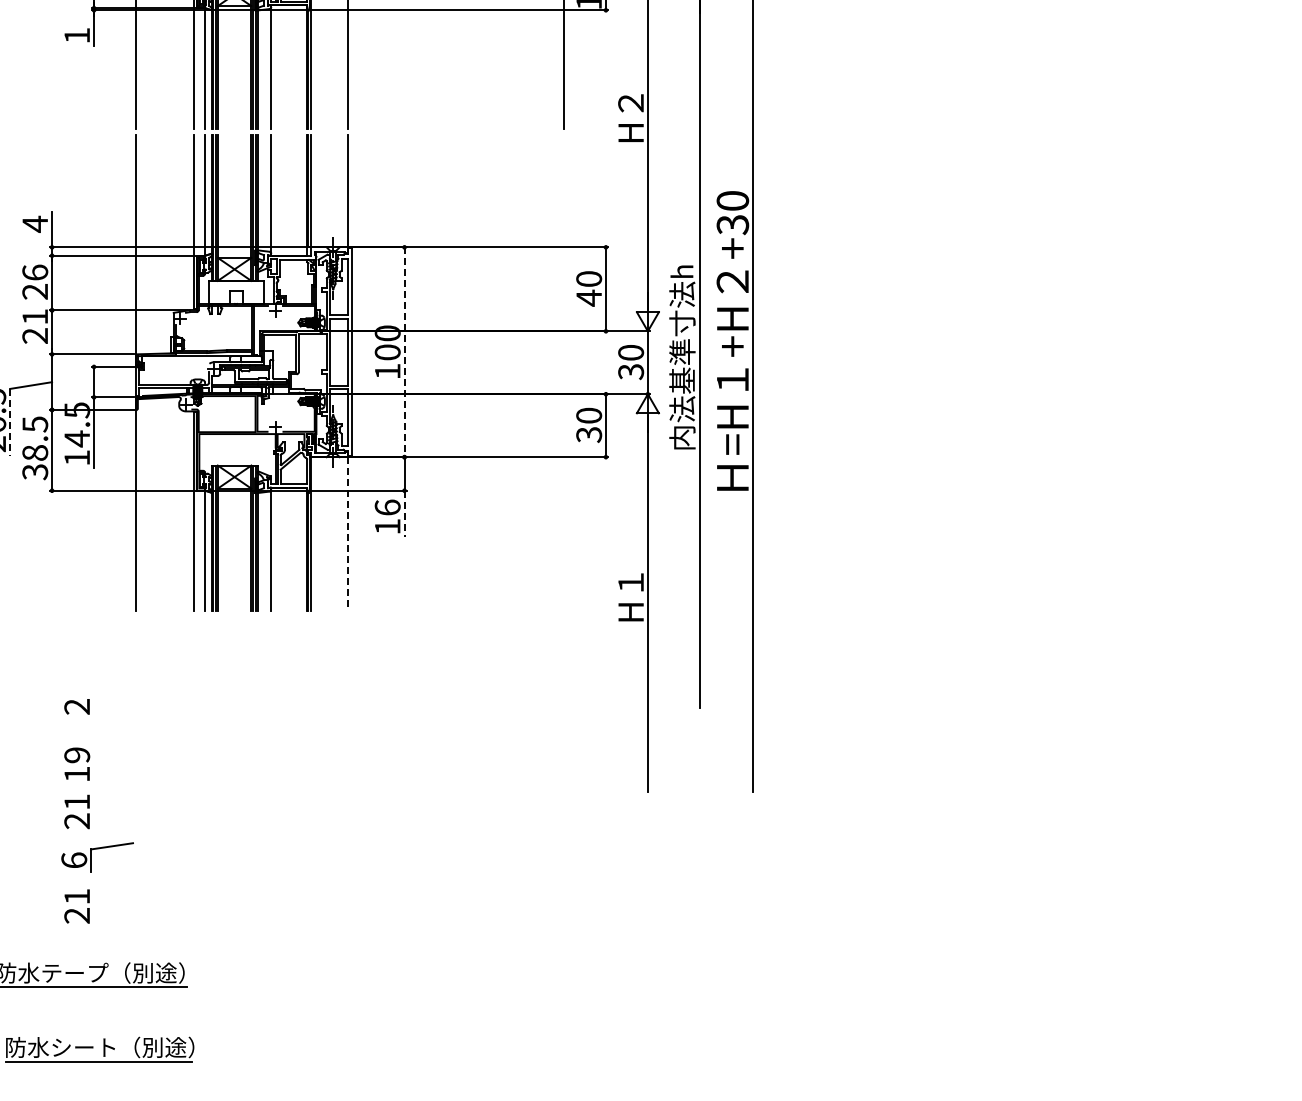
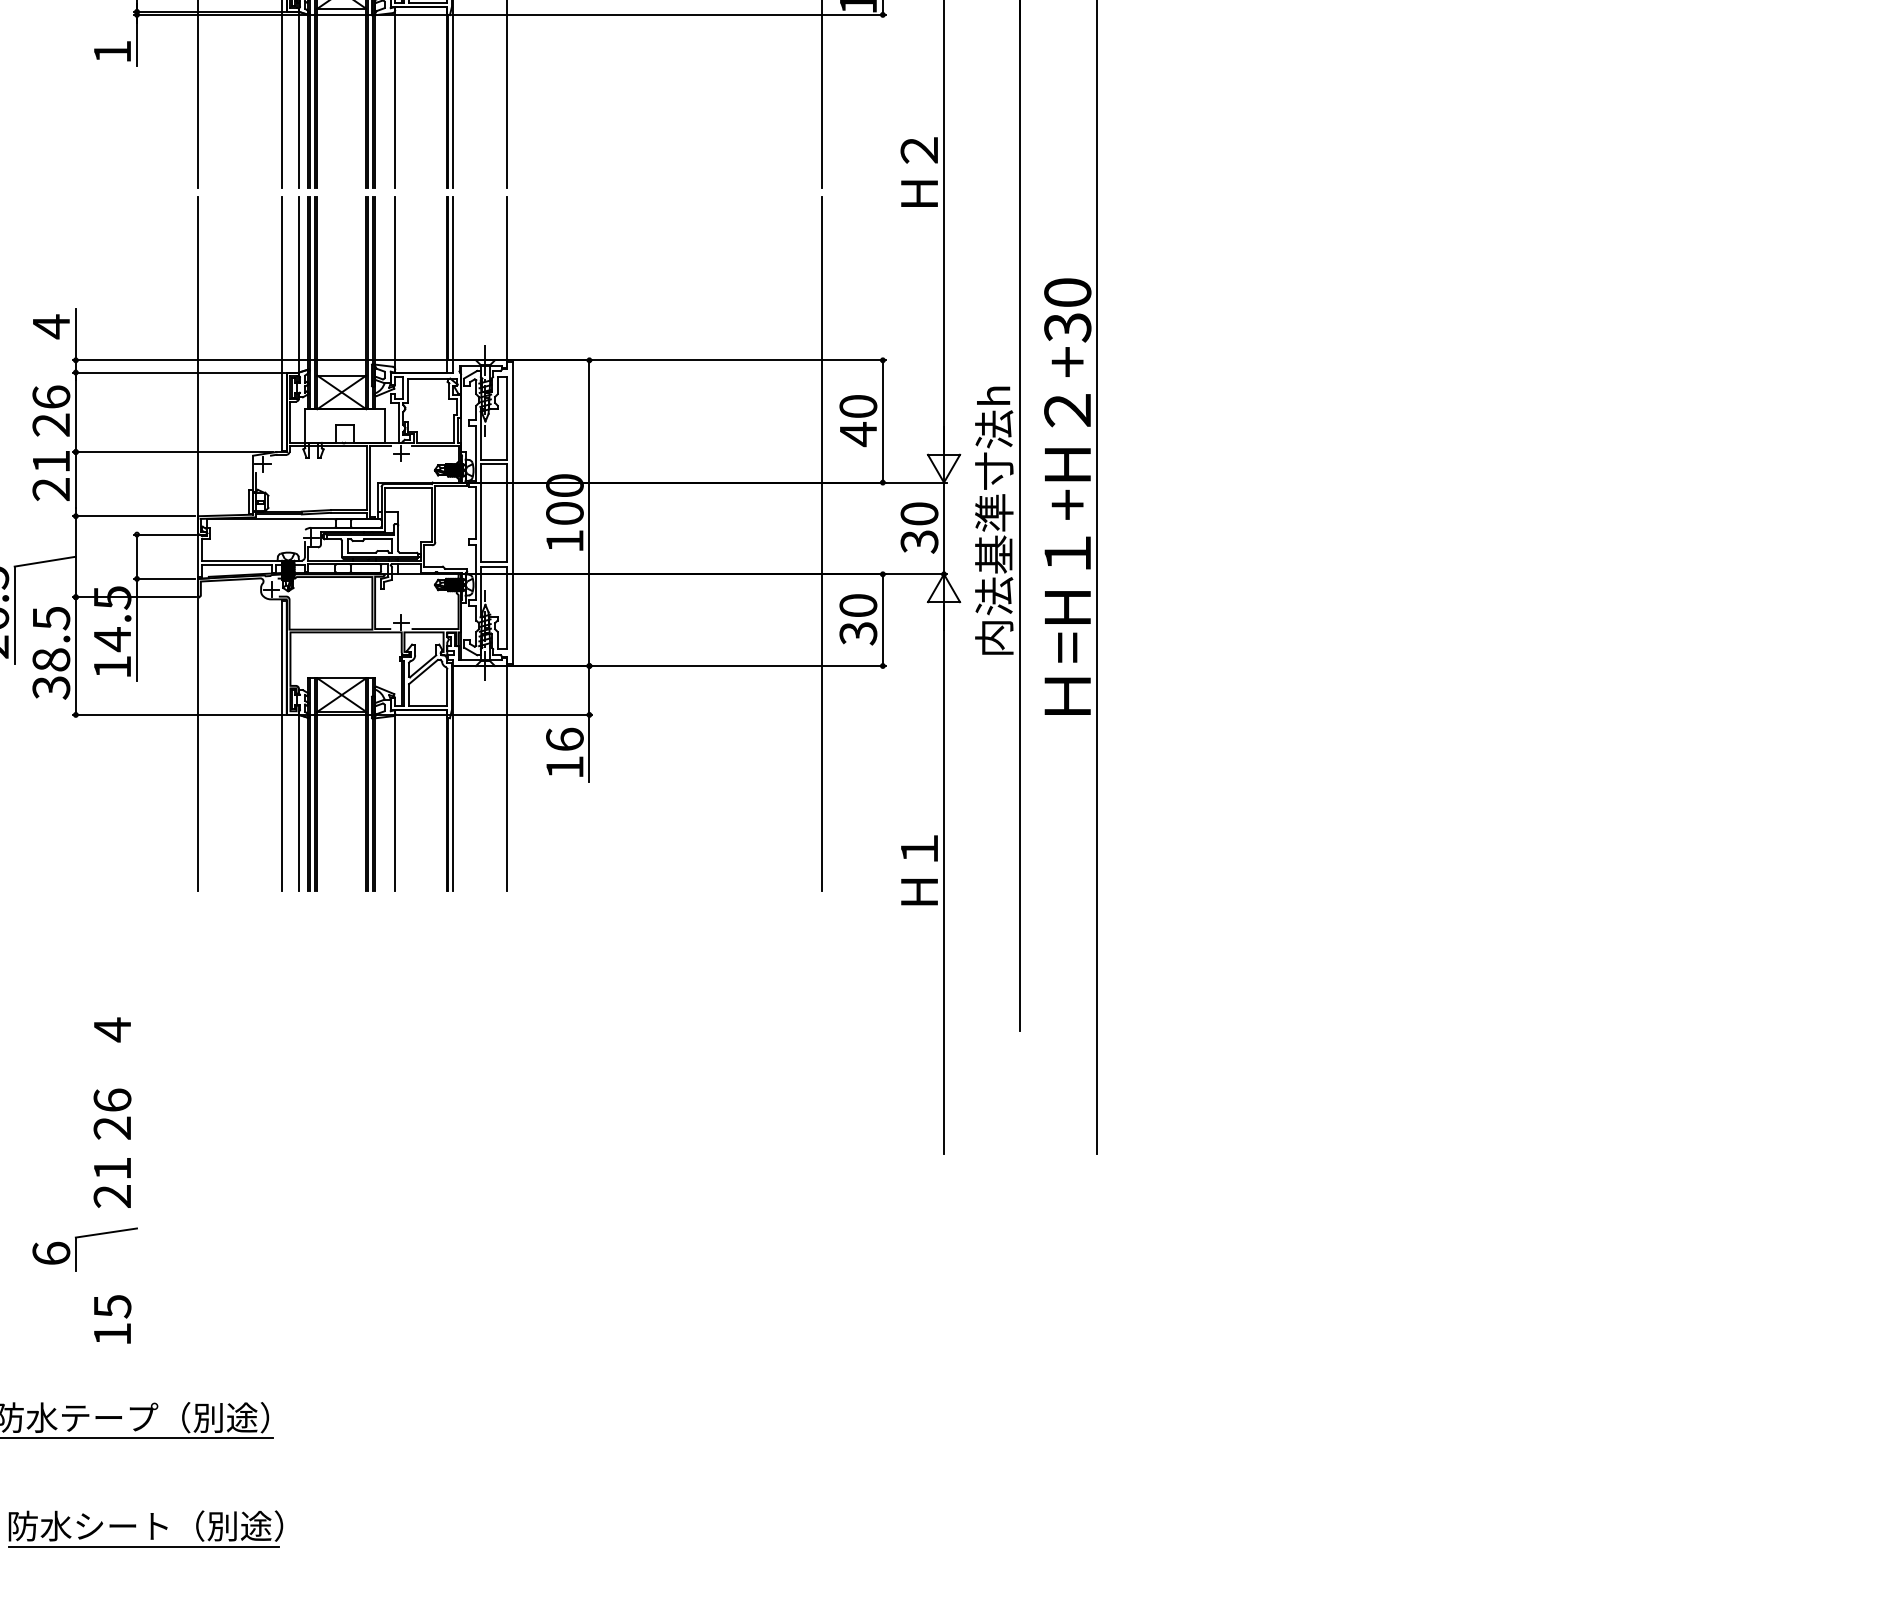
line: (404, 352) -> (589, 513), dashed -> solid
line: (564, 373) -> (822, 544), added
line: (10, 422) -> (15, 615), dashed -> solid
line: (404, 513) -> (589, 748), dashed -> solid
line: (347, 534) -> (506, 778), dashed -> solid
text: (76, 706) -> (111, 1029), 2 -> 4
text: (77, 764) -> (112, 1113), 19 -> 26
part: (97, 857) -> (85, 1249), moved
text: (77, 906) -> (112, 1320), 21 -> 15

